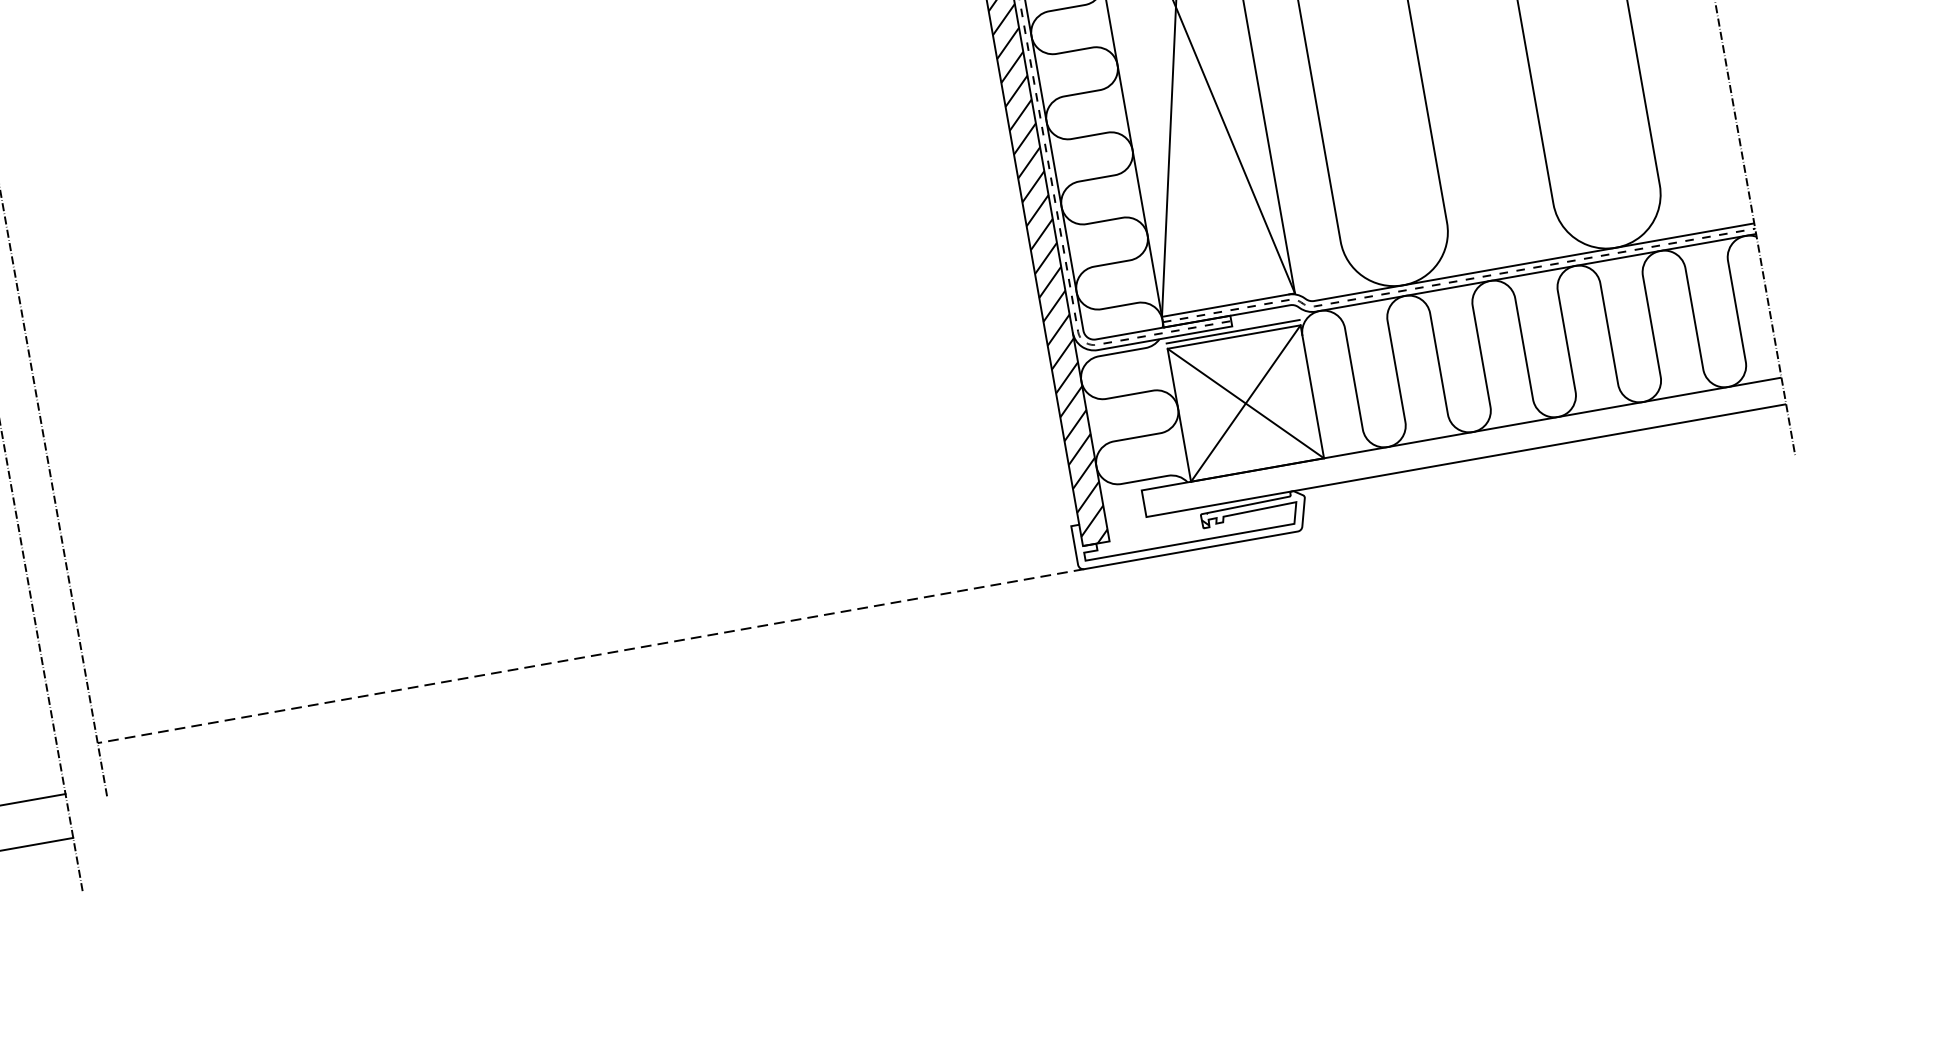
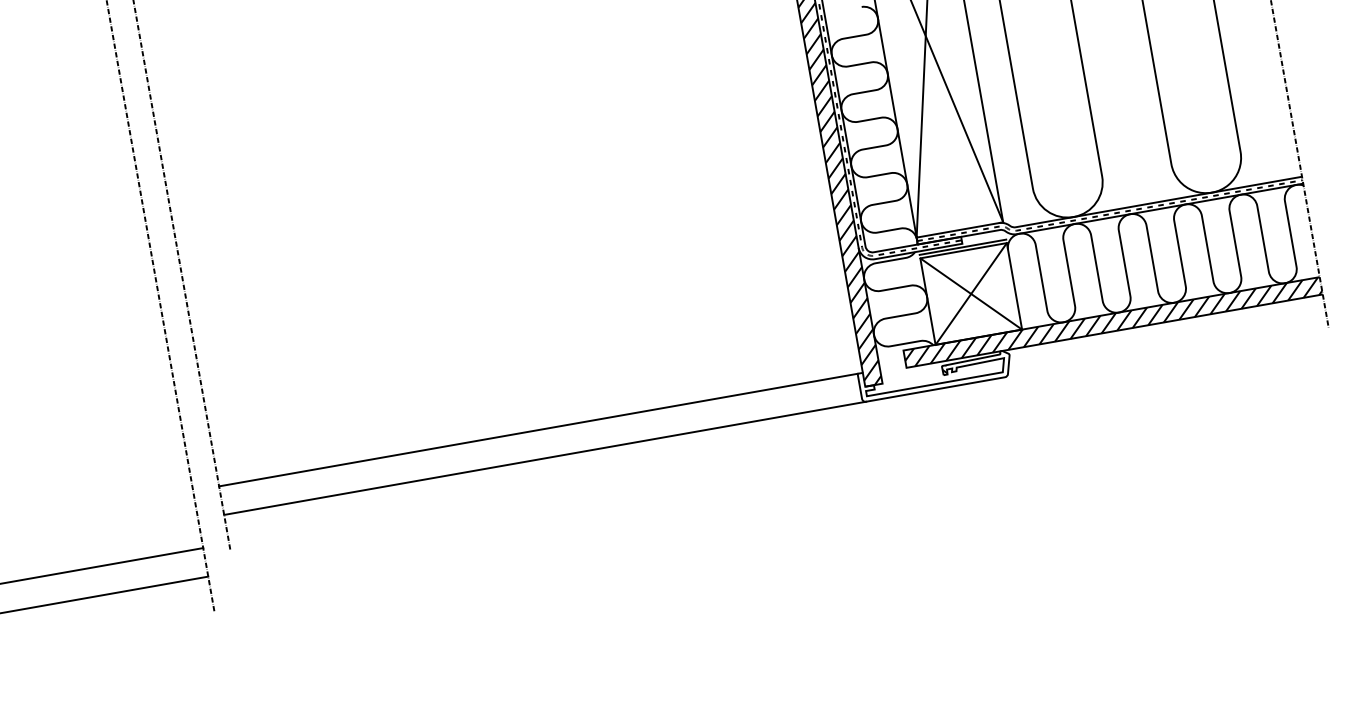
hatch: (1464, 445) -> (1113, 321), added
line: (580, 611) -> (538, 429), added
line: (591, 656) -> (545, 458), dashed -> solid

